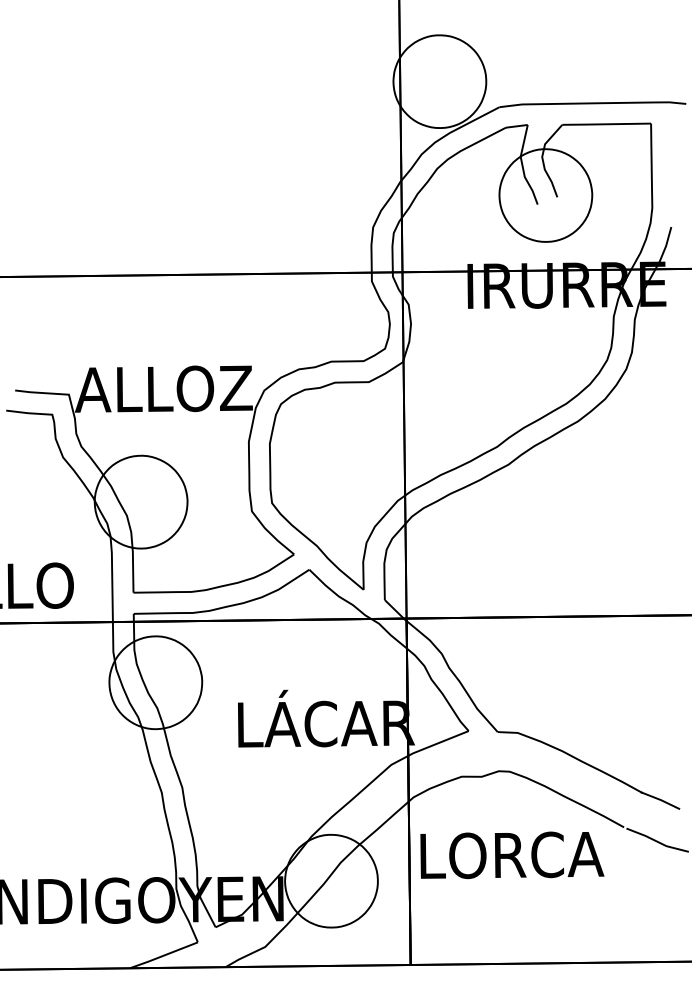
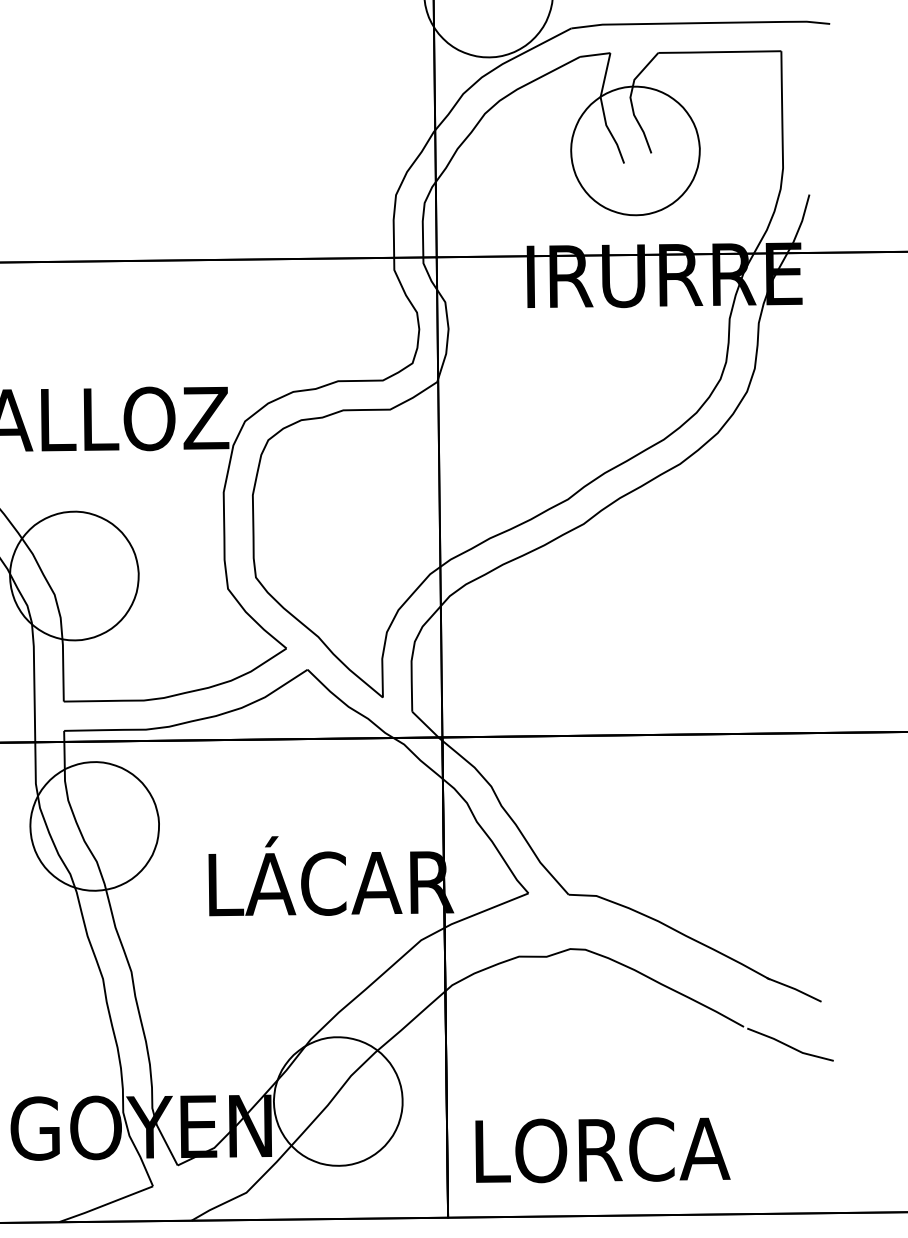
text: (512, 855) -> (603, 1150), moved

